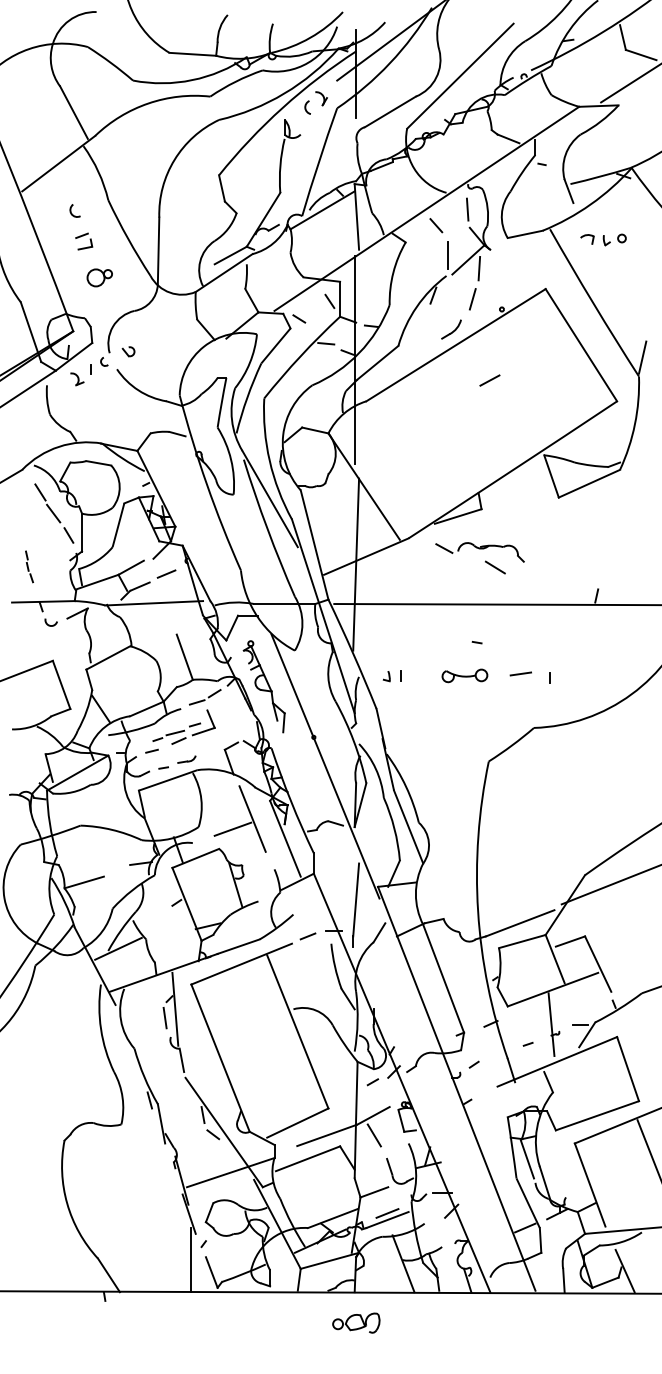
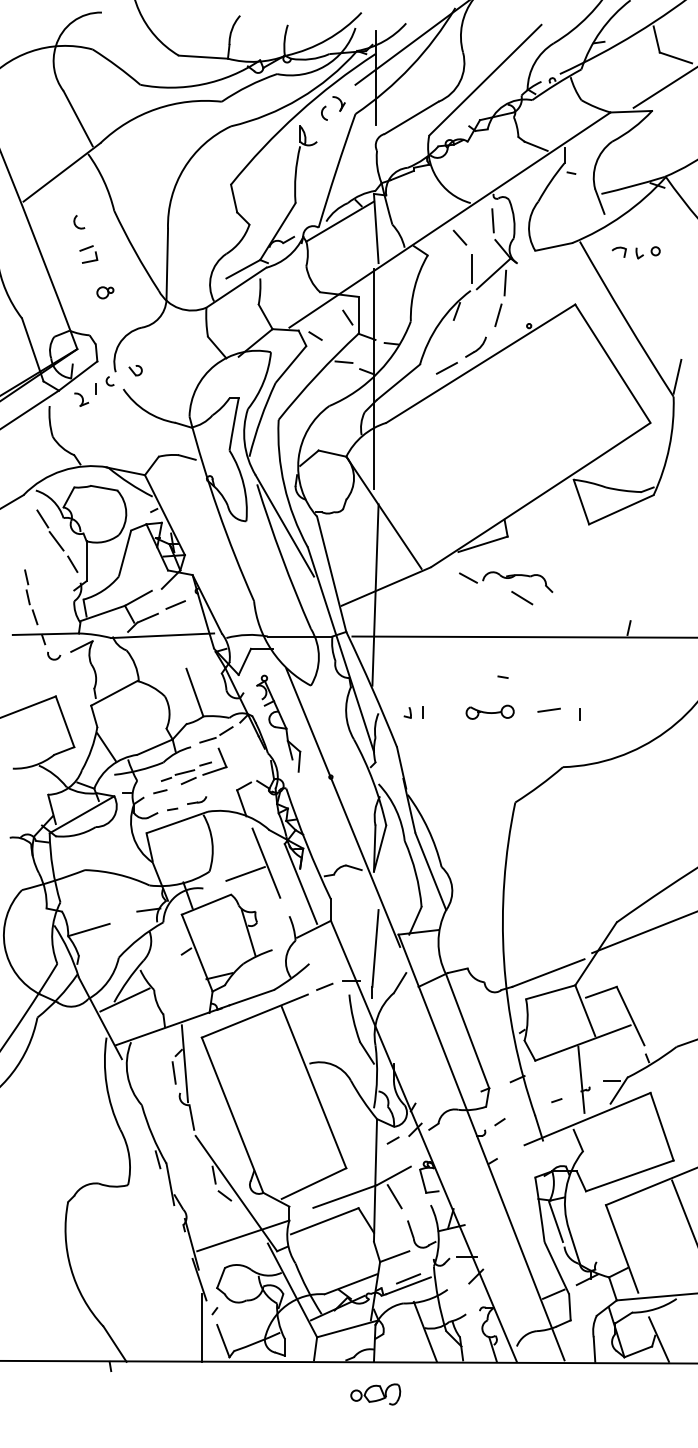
part: (99, 277) -> (104, 292), size x0.62
line: (489, 380) -> (446, 368), moved
part: (29, 566) -> (31, 596), size x1.67

